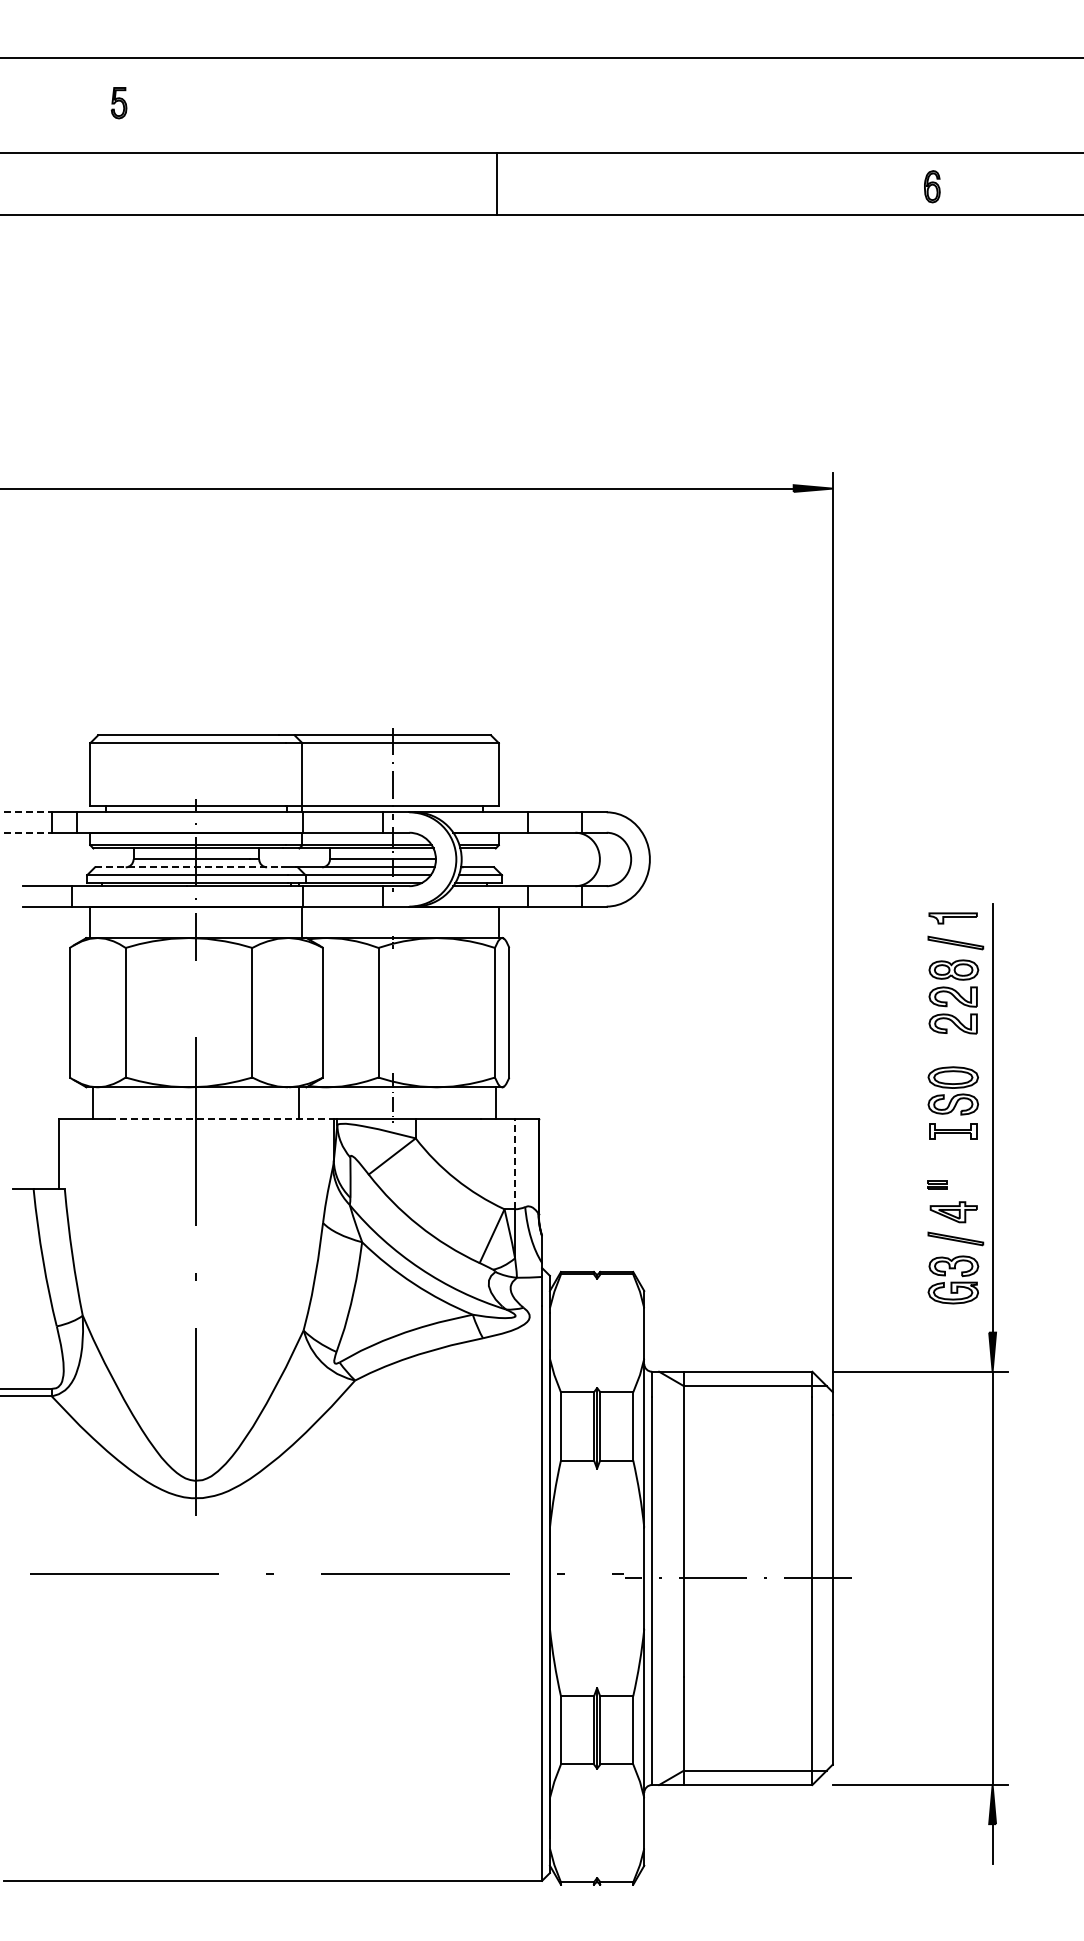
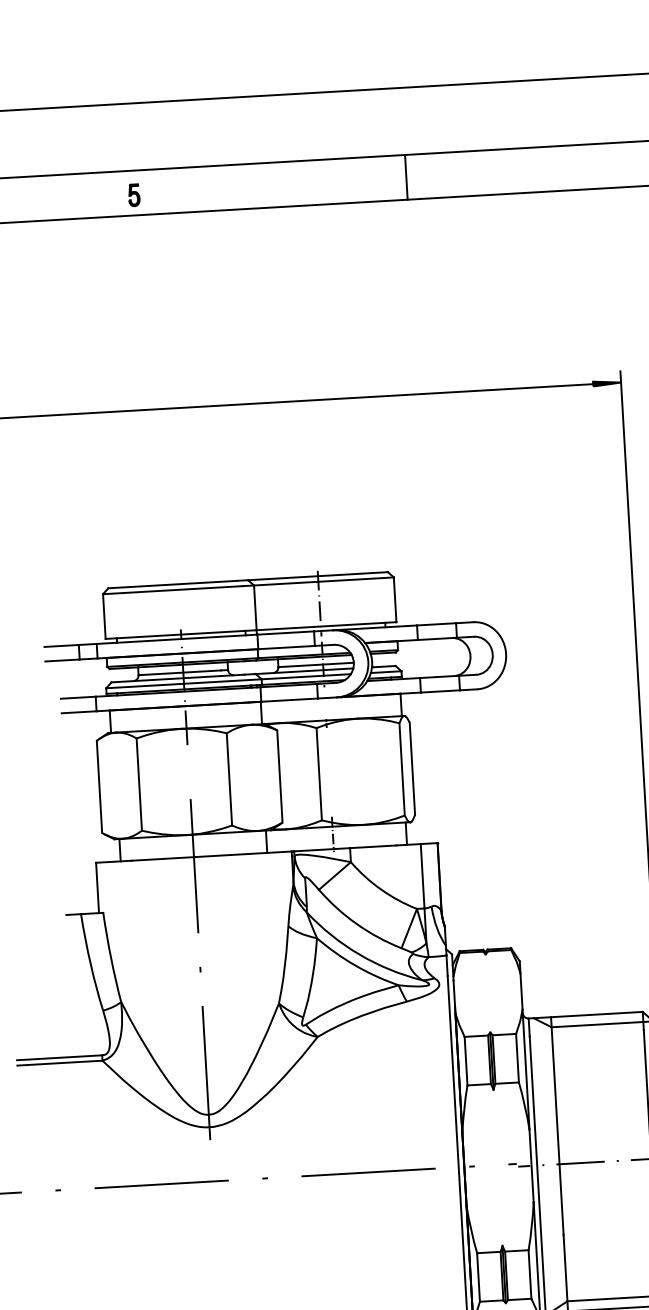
part: (118, 103) -> (133, 195), moved
line: (496, 183) -> (406, 177), moved
line: (28, 812) -> (61, 646), dashed -> solid
line: (28, 832) -> (62, 660), dashed -> solid
line: (188, 867) -> (178, 678), dashed -> solid
line: (221, 1118) -> (211, 855), dashed -> solid
line: (515, 1163) -> (422, 875), dashed -> solid

